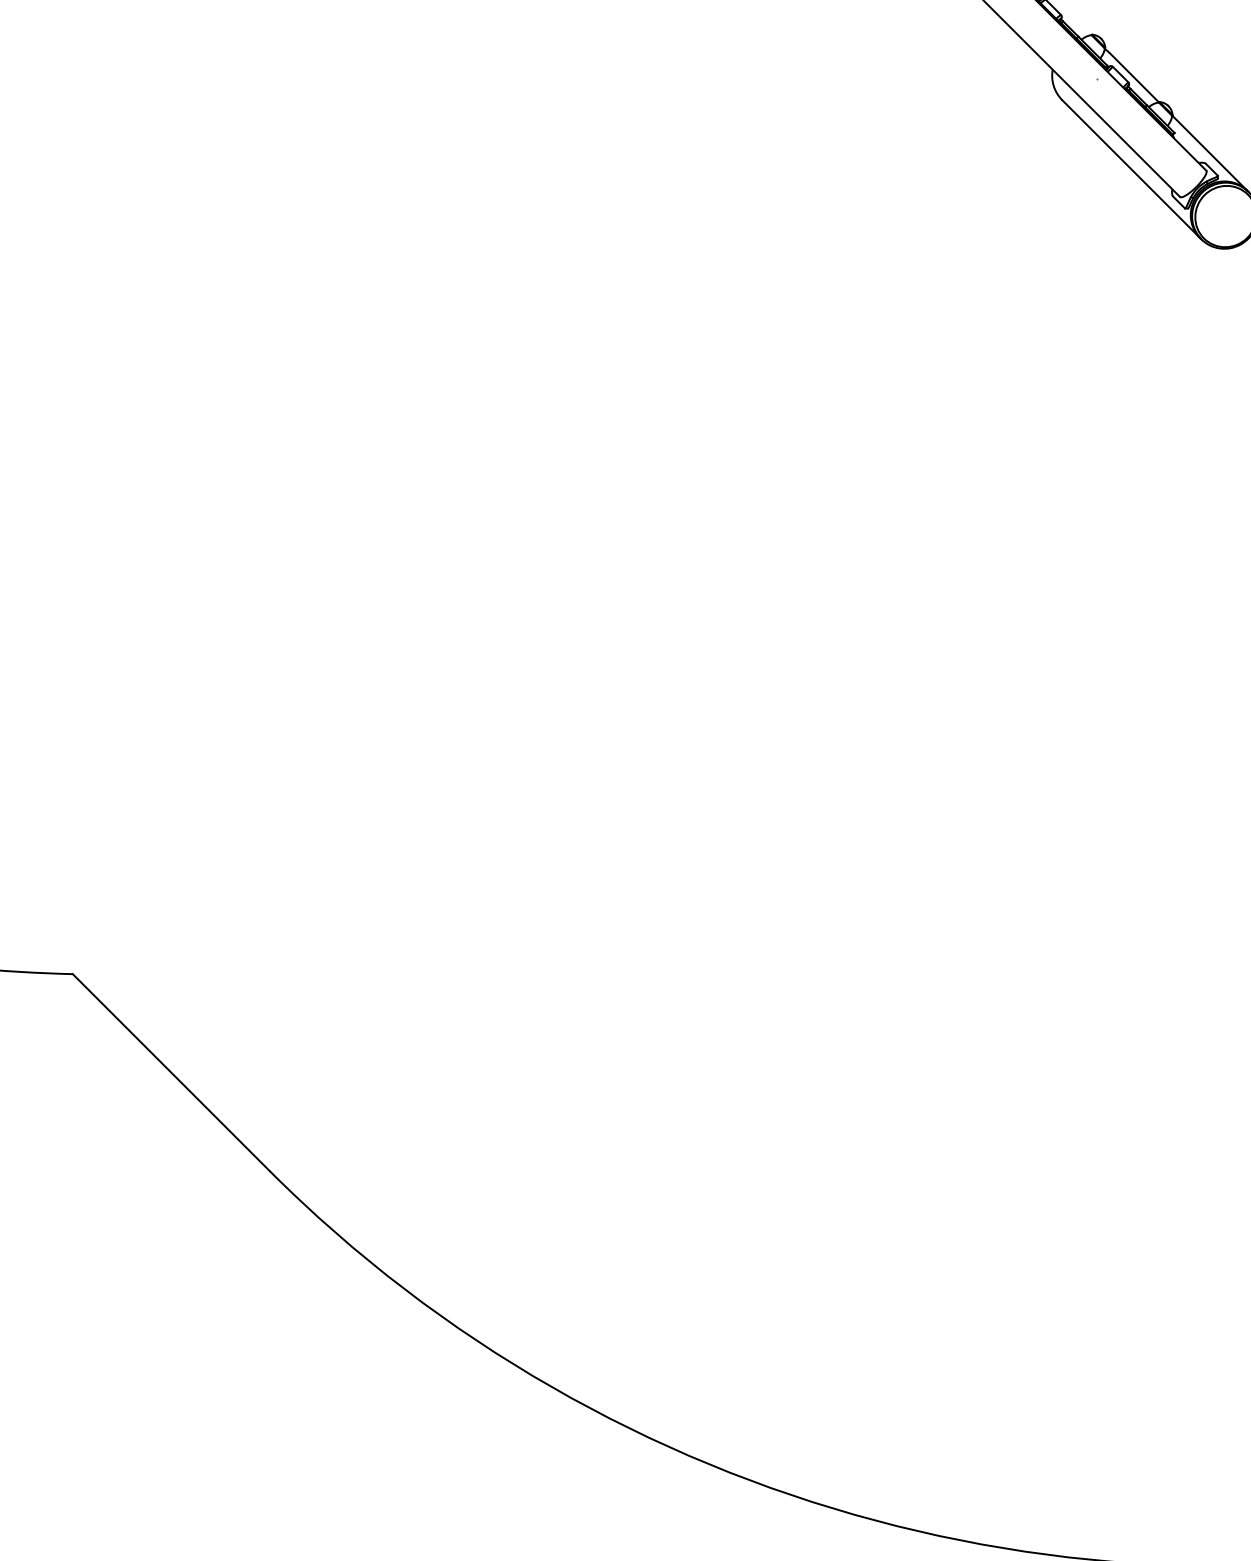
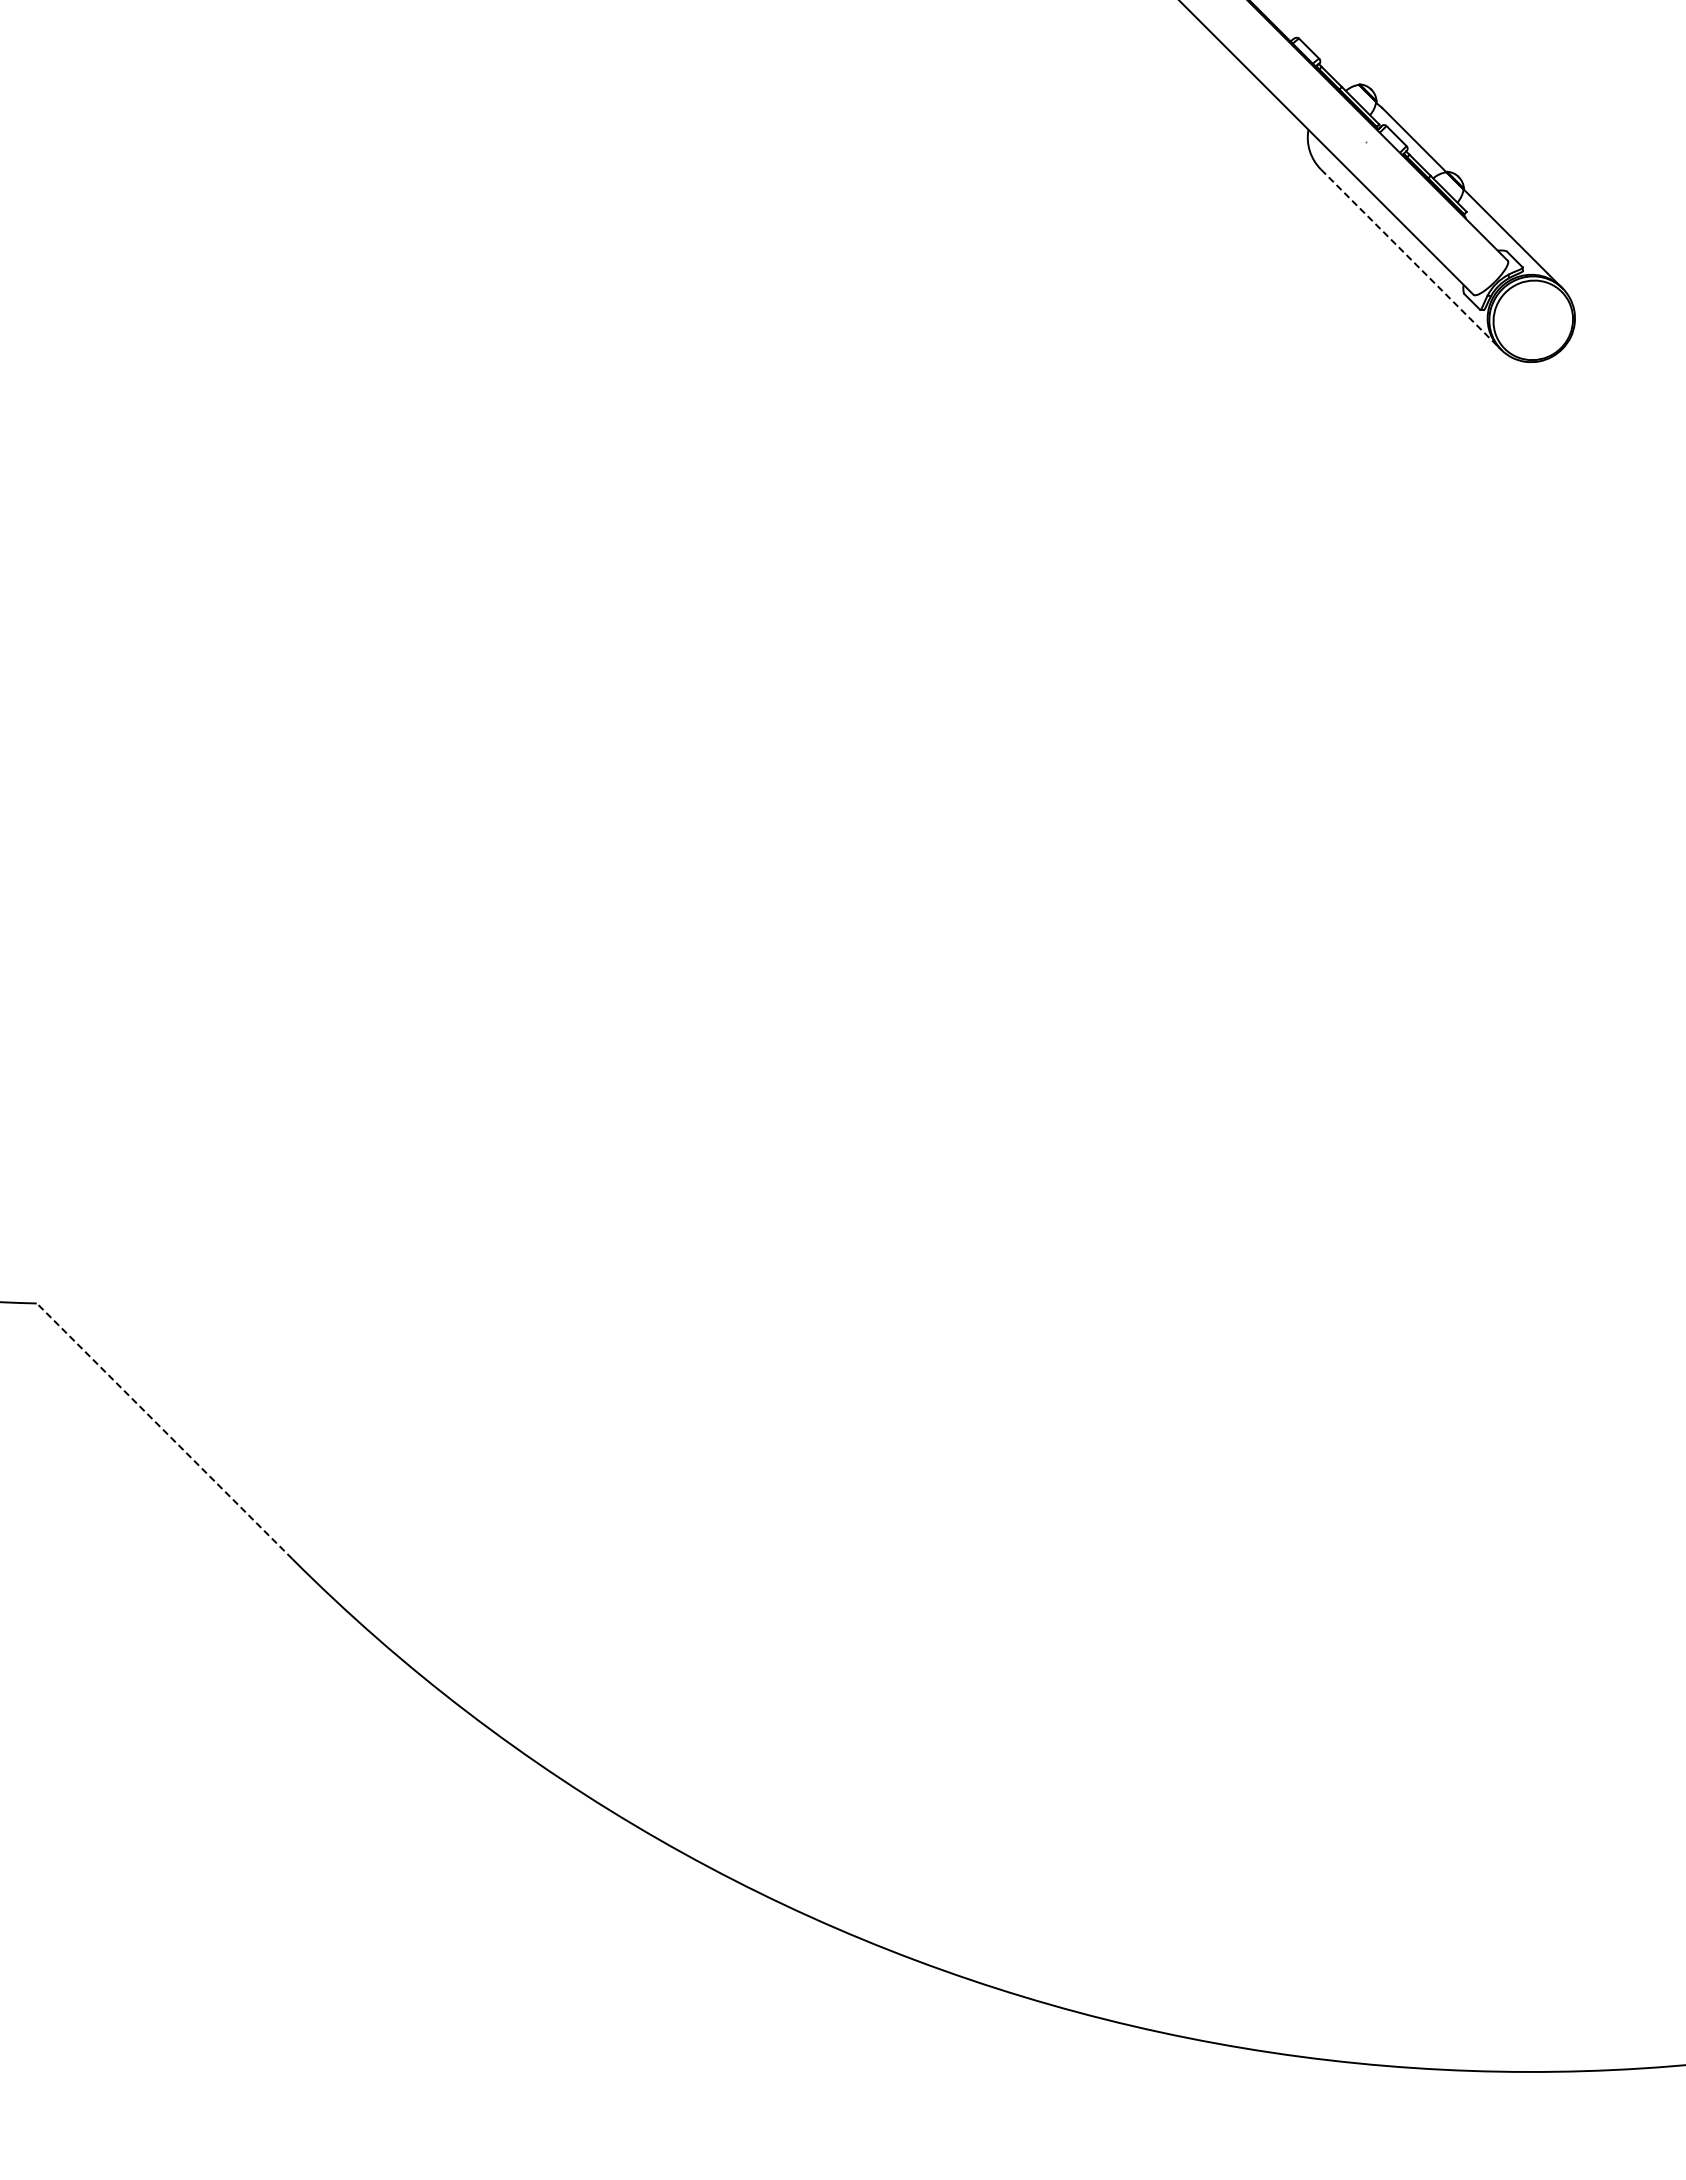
line: (1131, 169) -> (1410, 259), solid -> dashed
line: (171, 1072) -> (164, 1431), solid -> dashed

